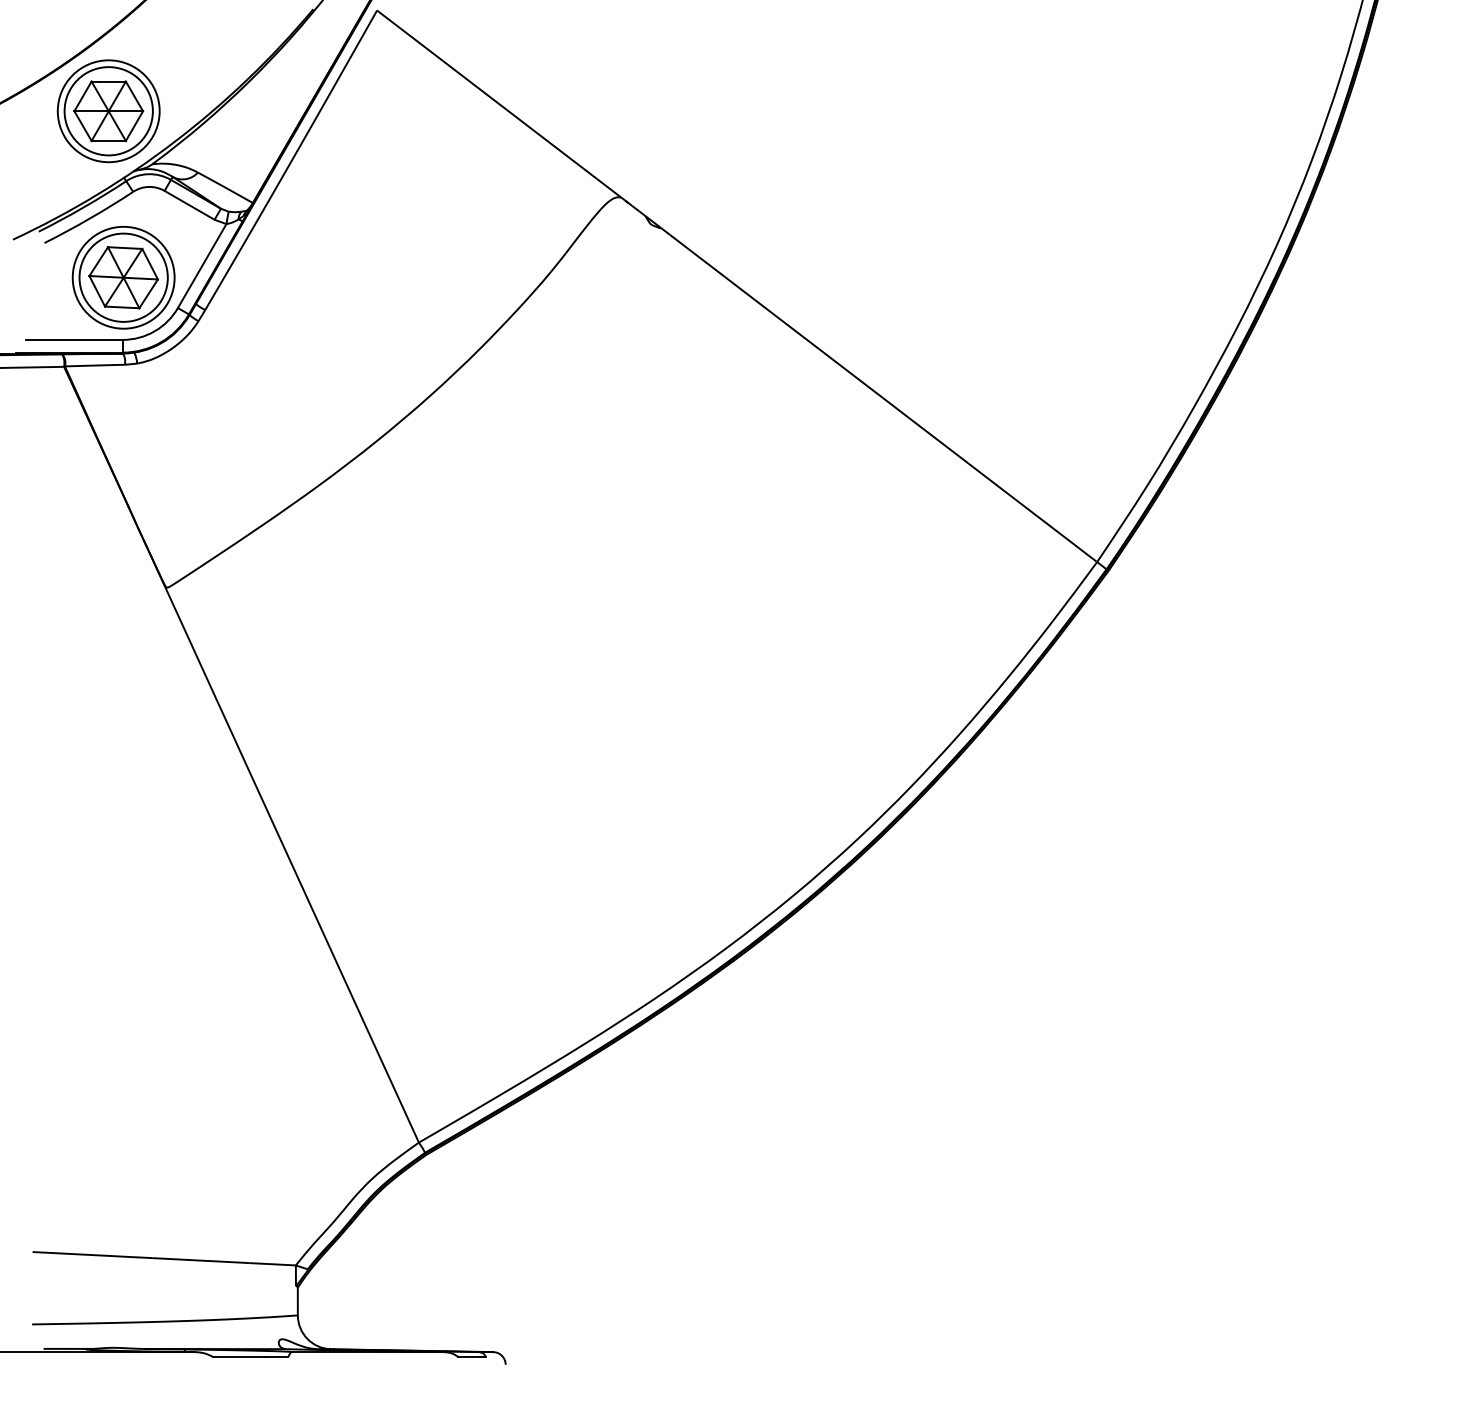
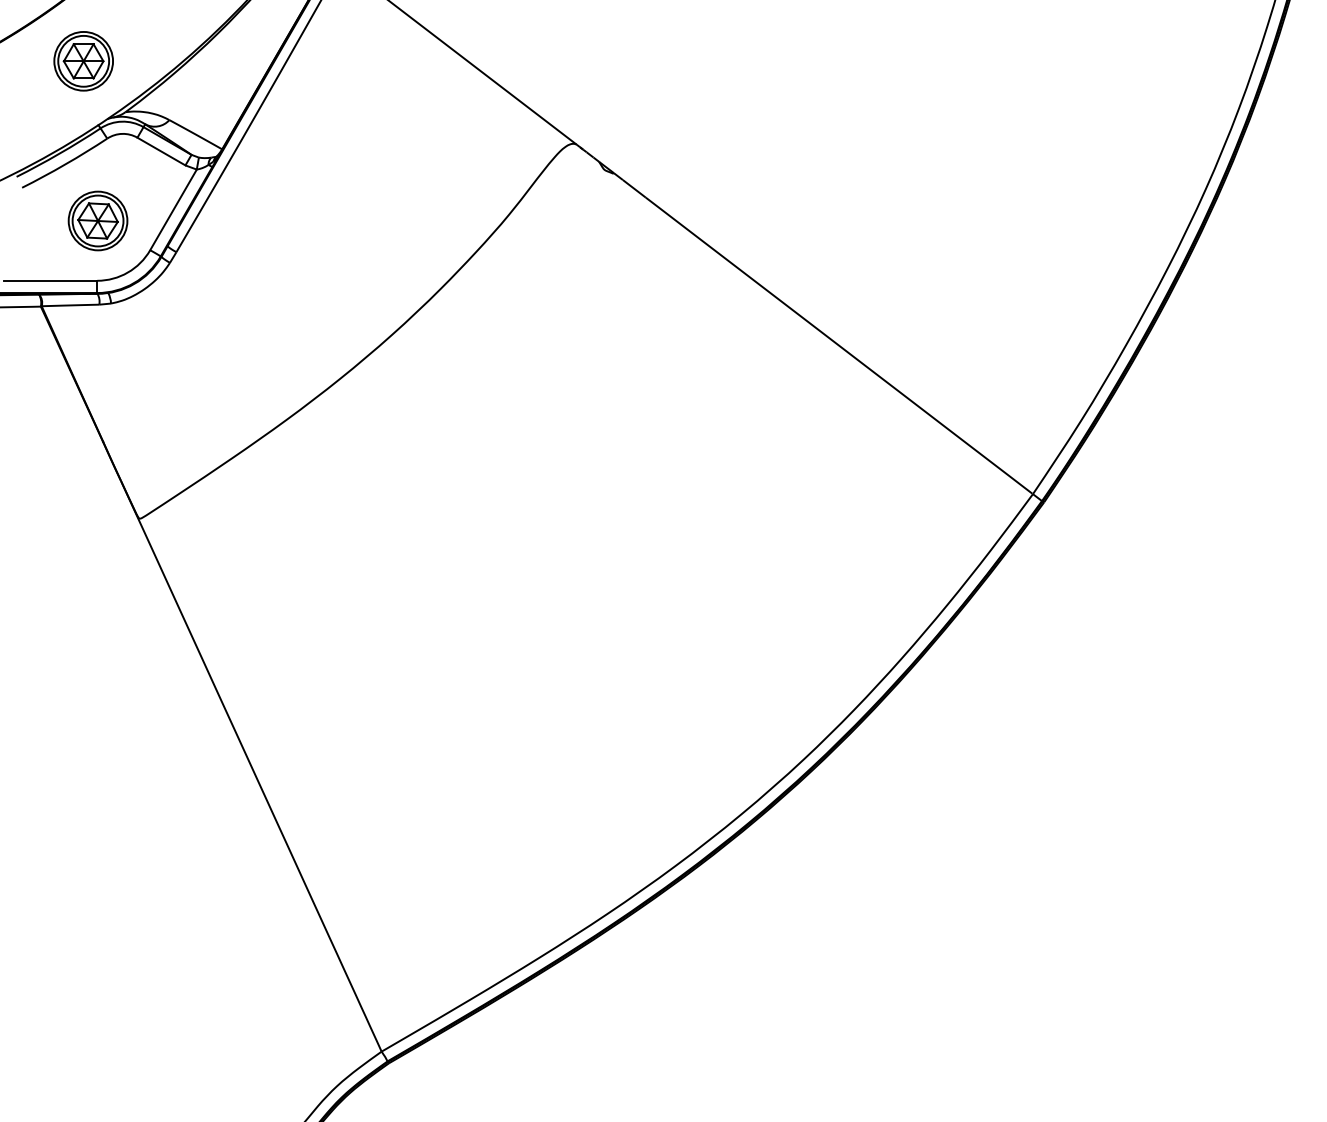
part: (108, 111) -> (83, 61), size x0.6
part: (123, 277) -> (97, 220), size x0.6

